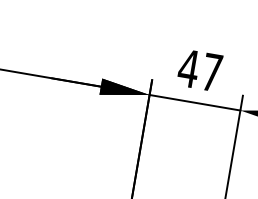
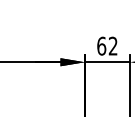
text: (198, 68) -> (106, 45), 47 -> 62

